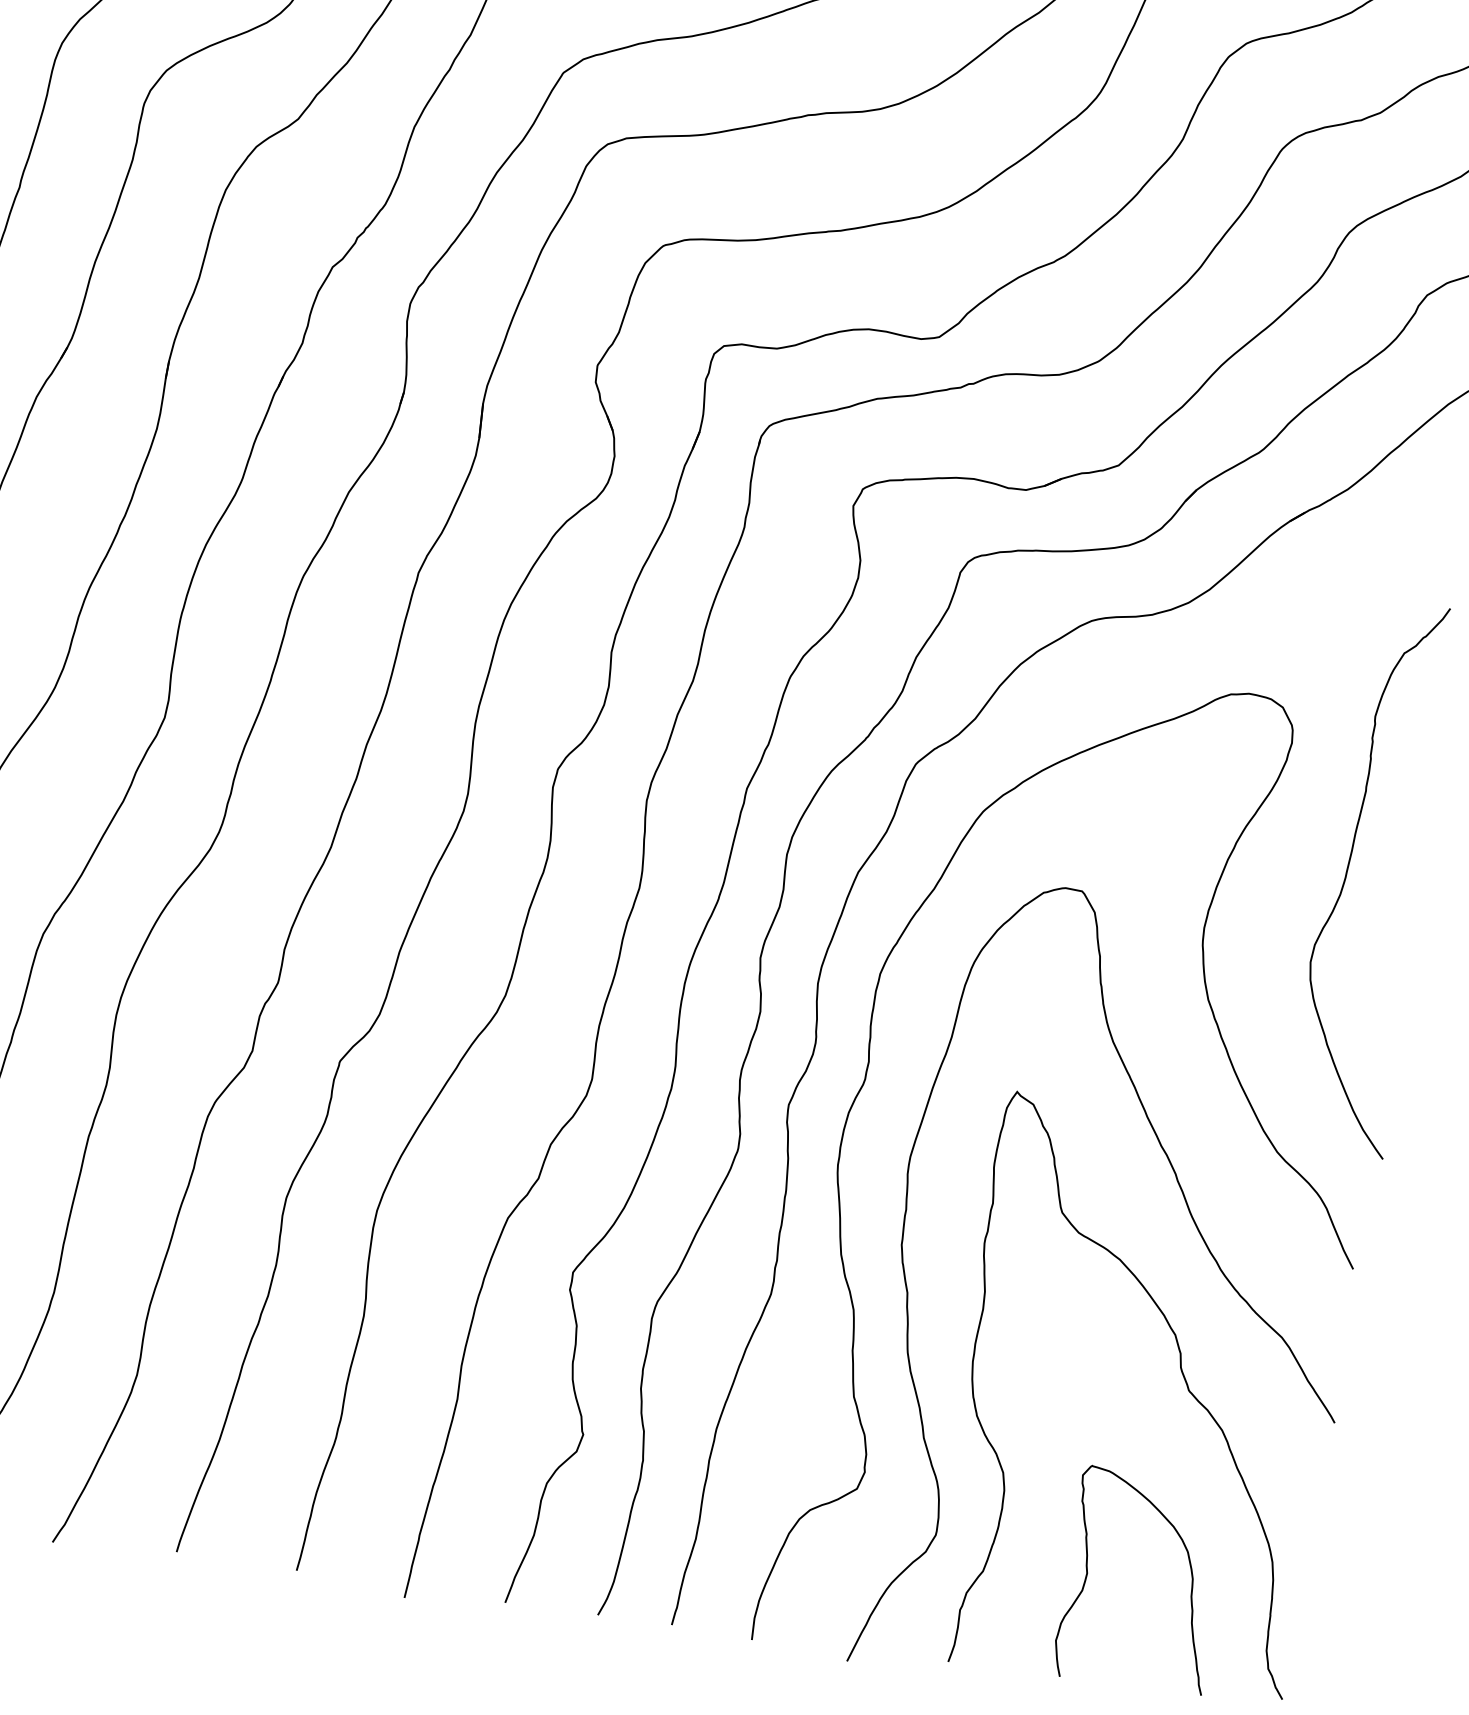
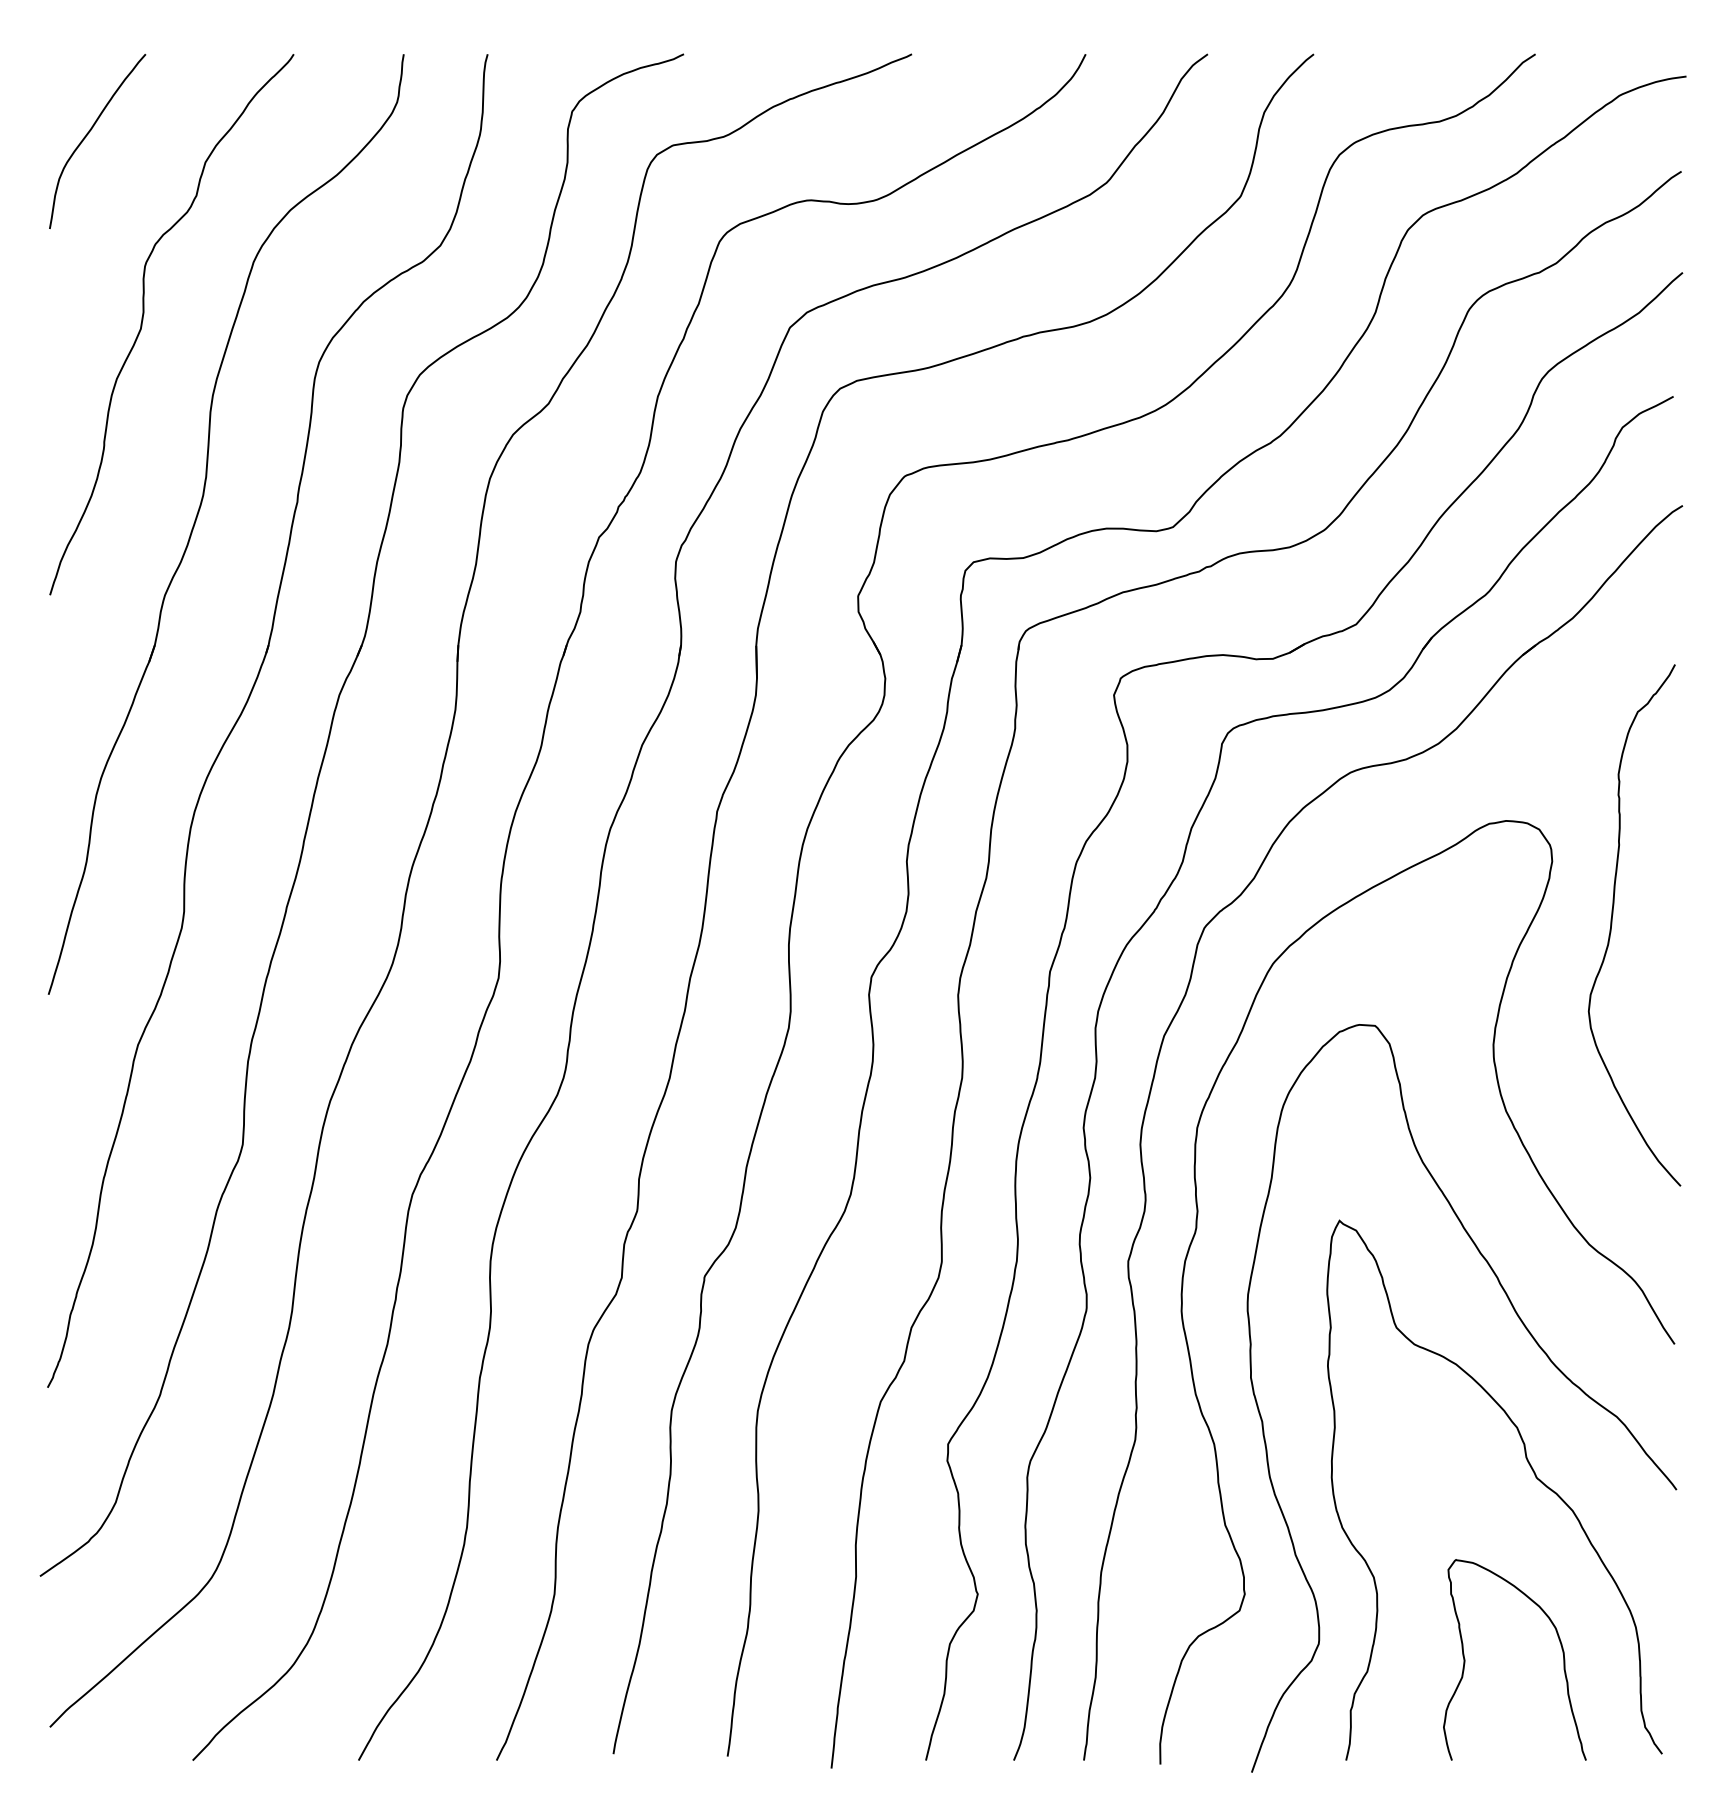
curve: (1347, 873) -> (1612, 924), moved

